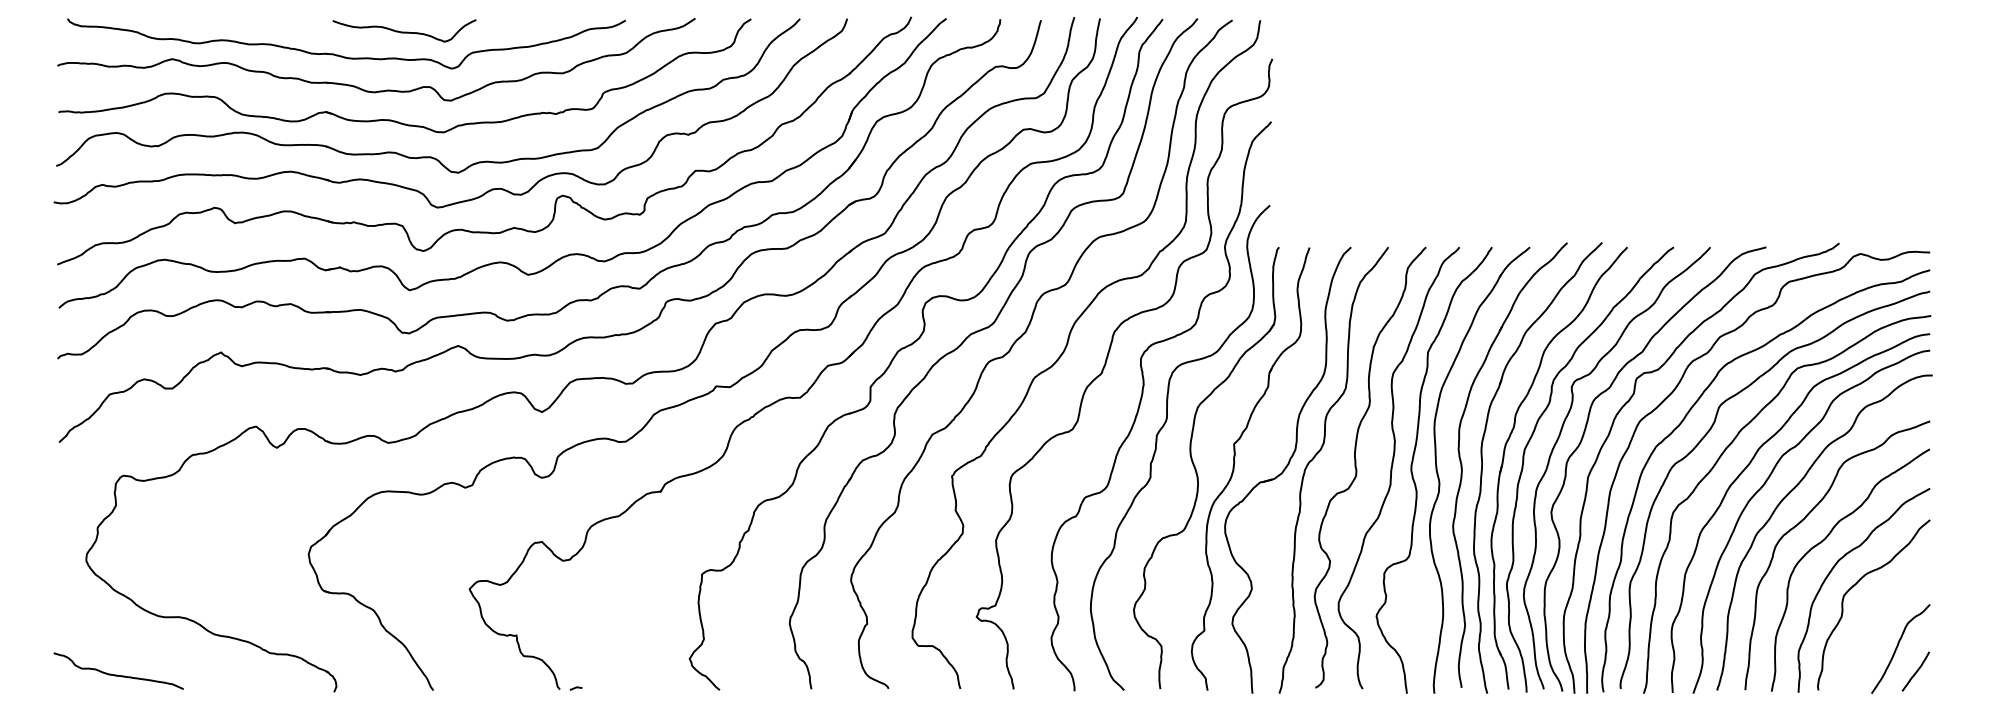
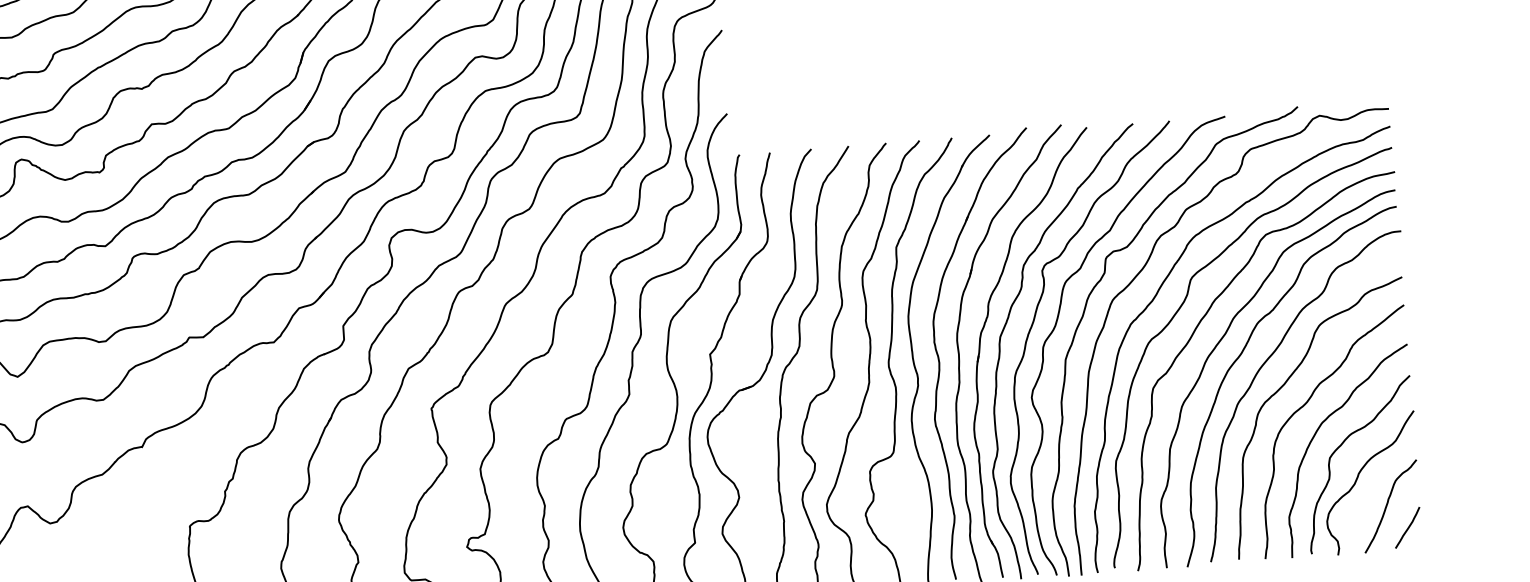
curve: (1870, 618) -> (1358, 478), added

